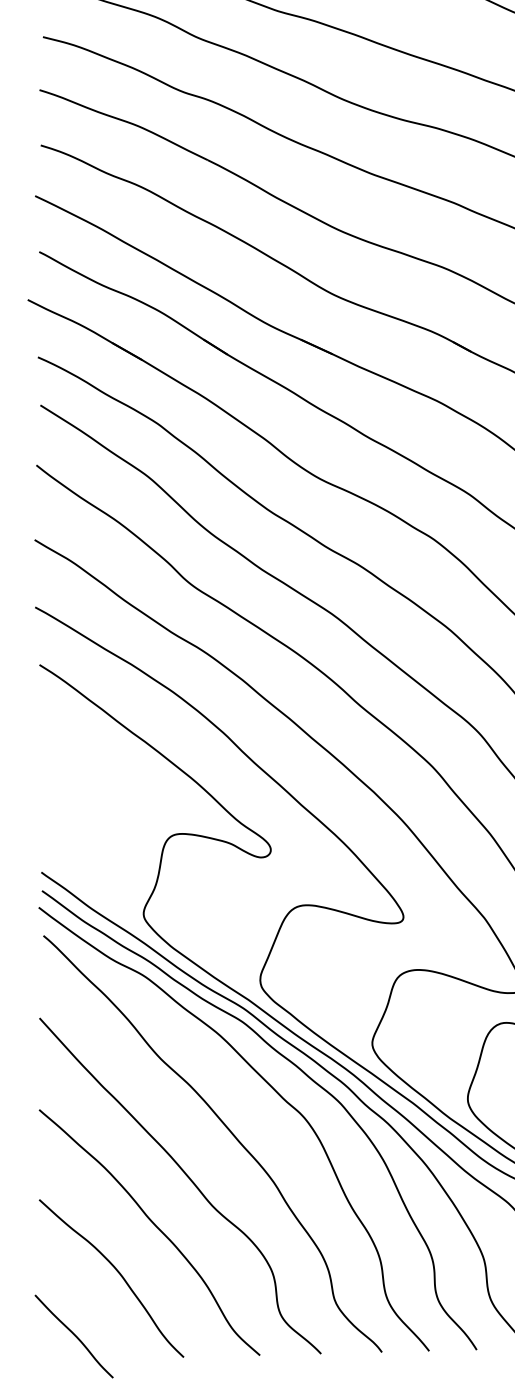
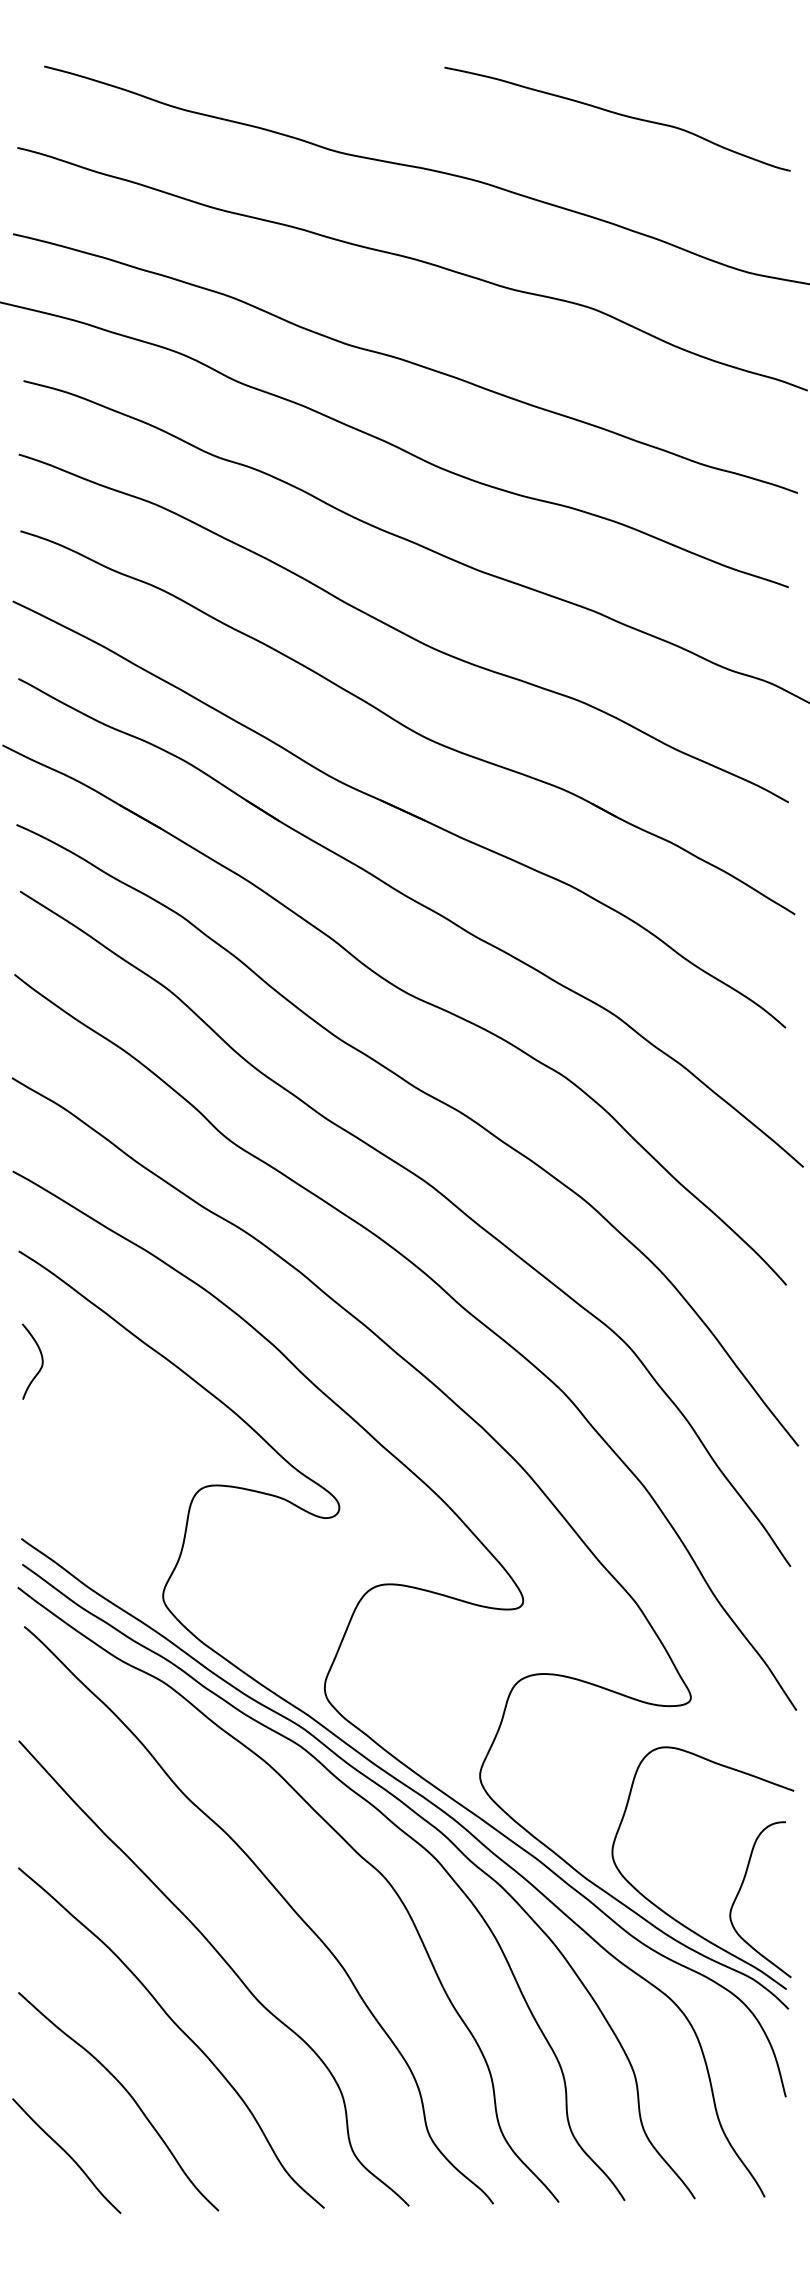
curve: (55, 744) -> (41, 1361), added
curve: (73, 1335) -> (66, 2154), moved

